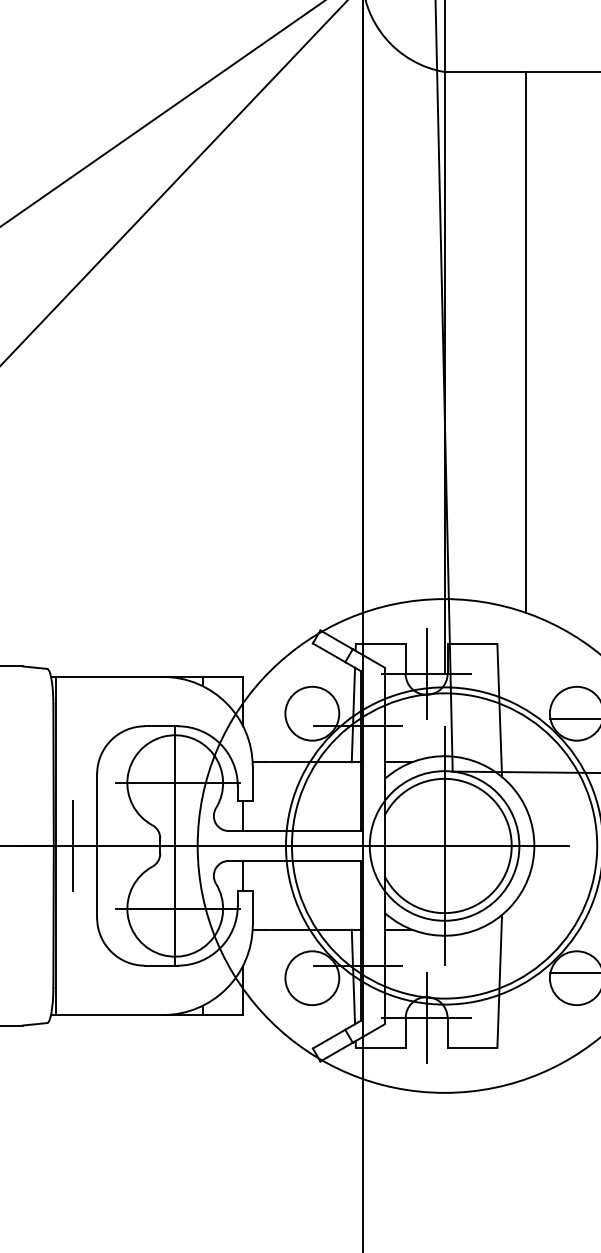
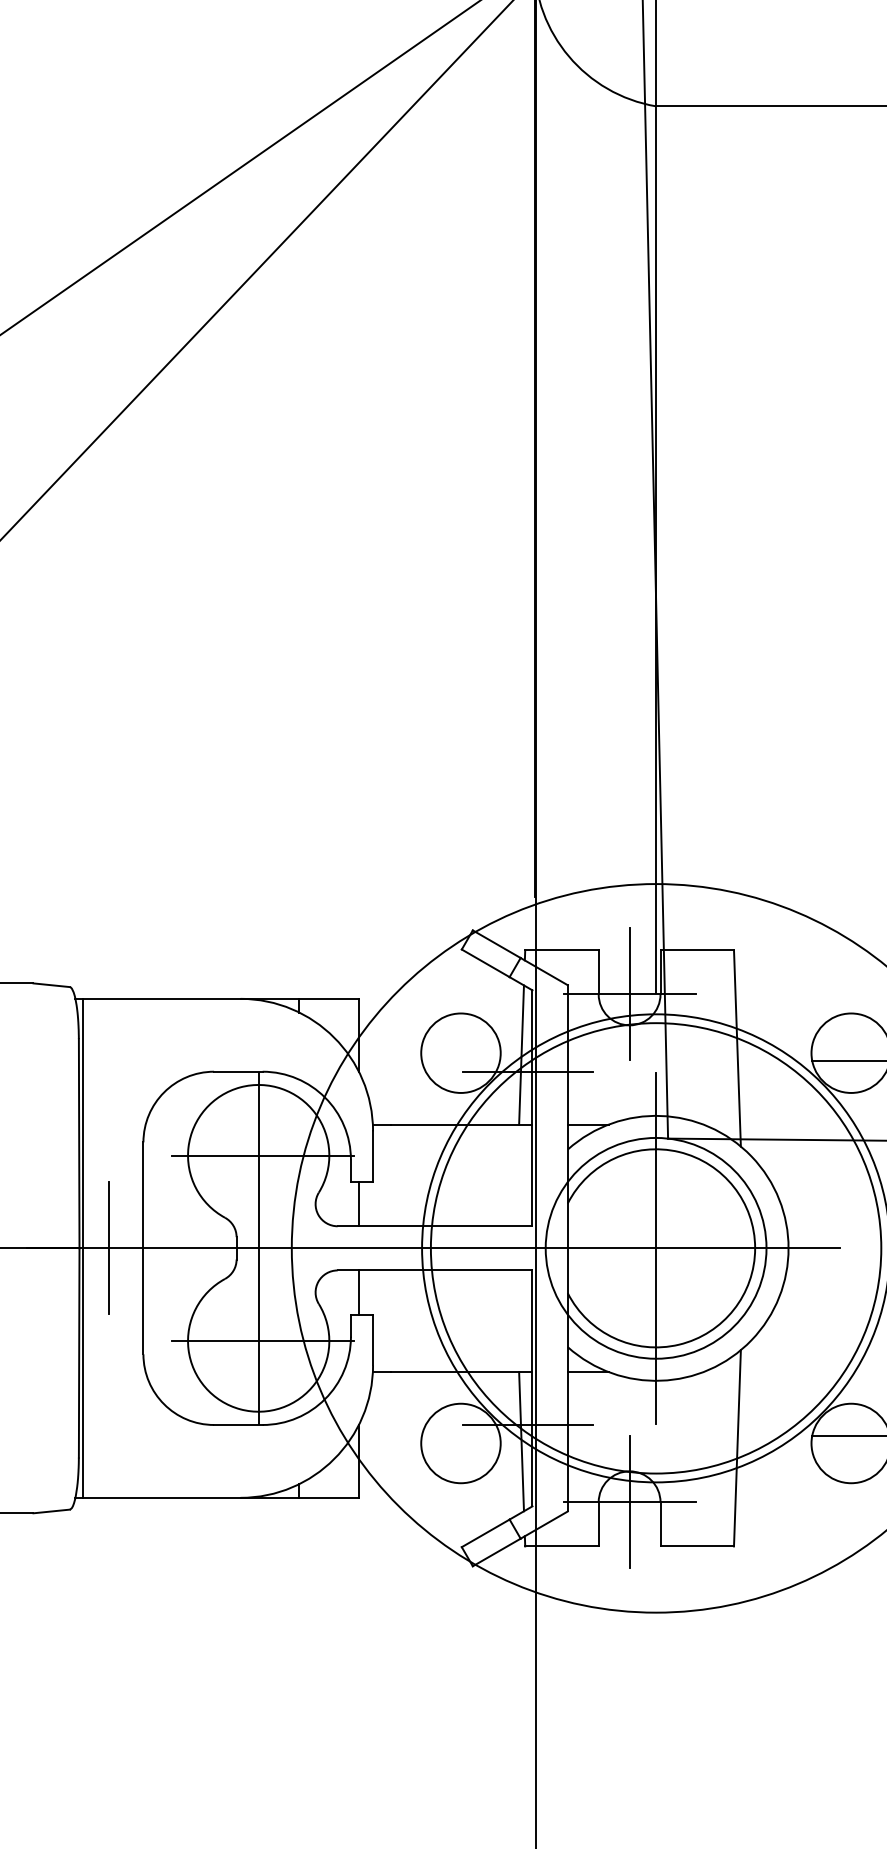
line: (526, 342) -> (776, 505), removed

